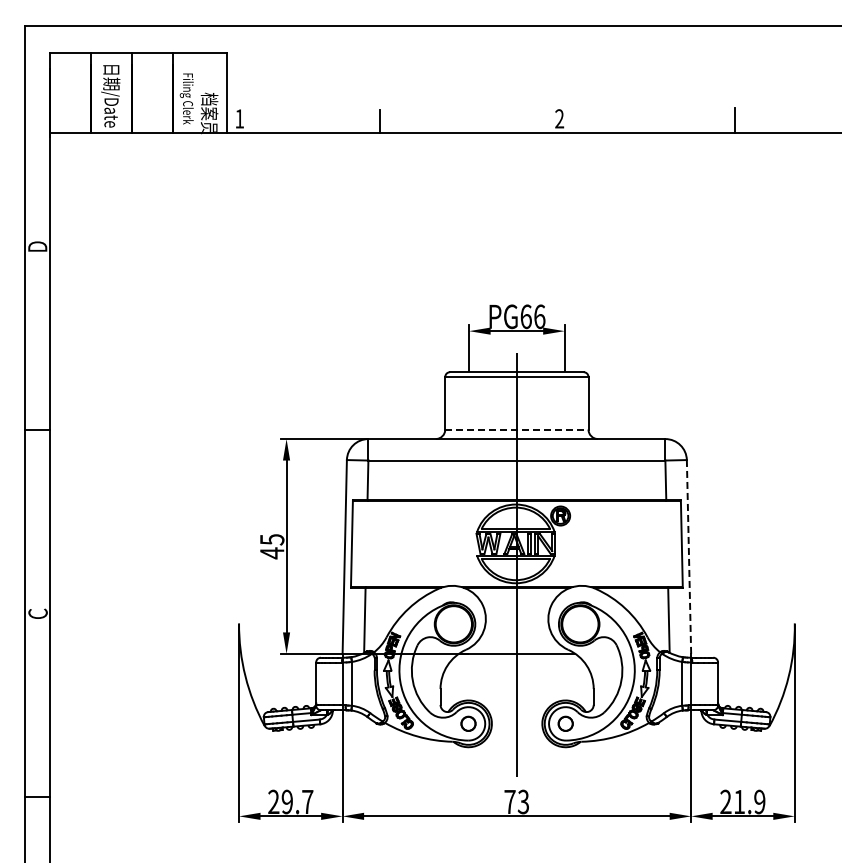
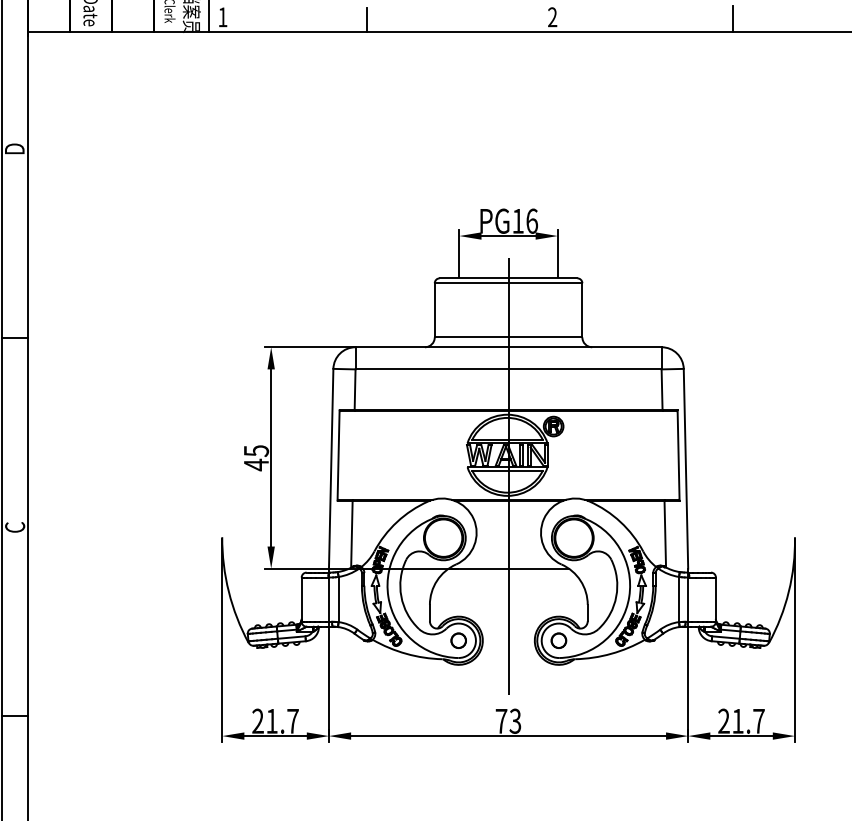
text: (525, 316) -> (517, 220), PG66 -> PG16
line: (516, 429) -> (508, 337), dashed -> solid
line: (689, 556) -> (686, 468), dashed -> solid
text: (286, 801) -> (271, 720), 29.7 -> 21.7
text: (759, 801) -> (758, 720), 21.9 -> 21.7

